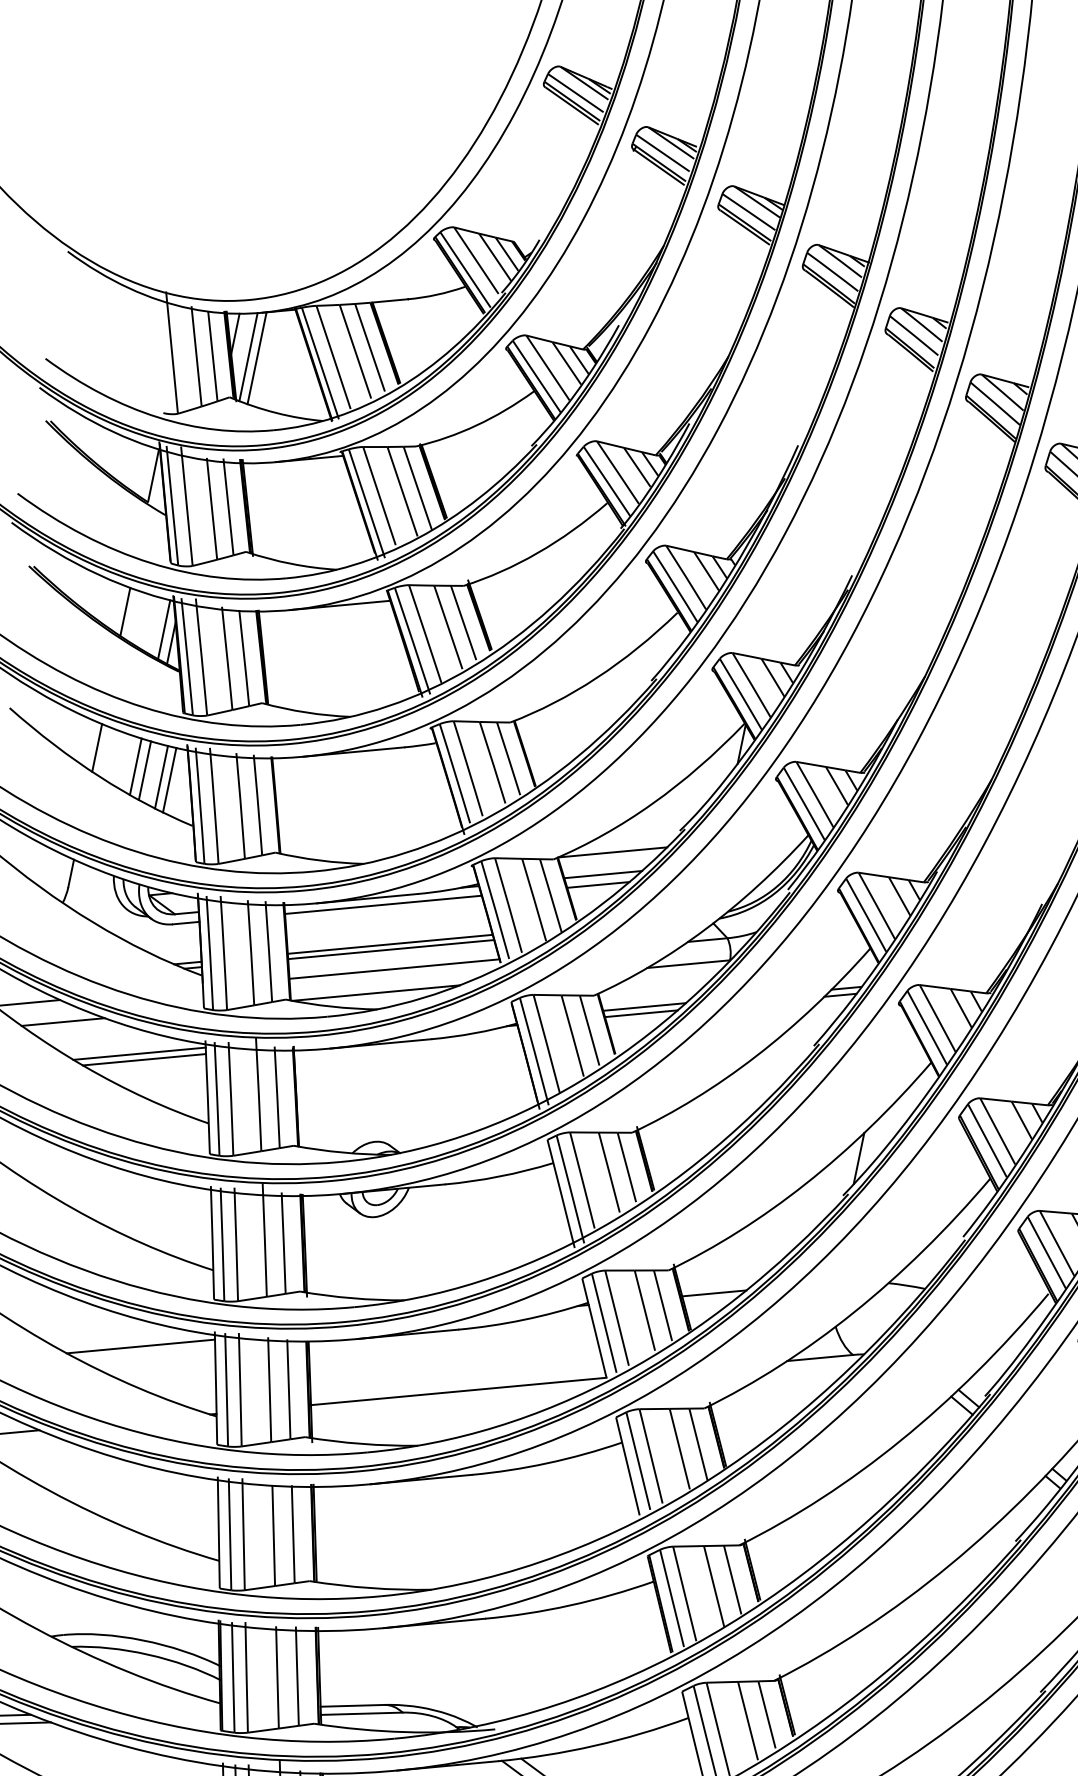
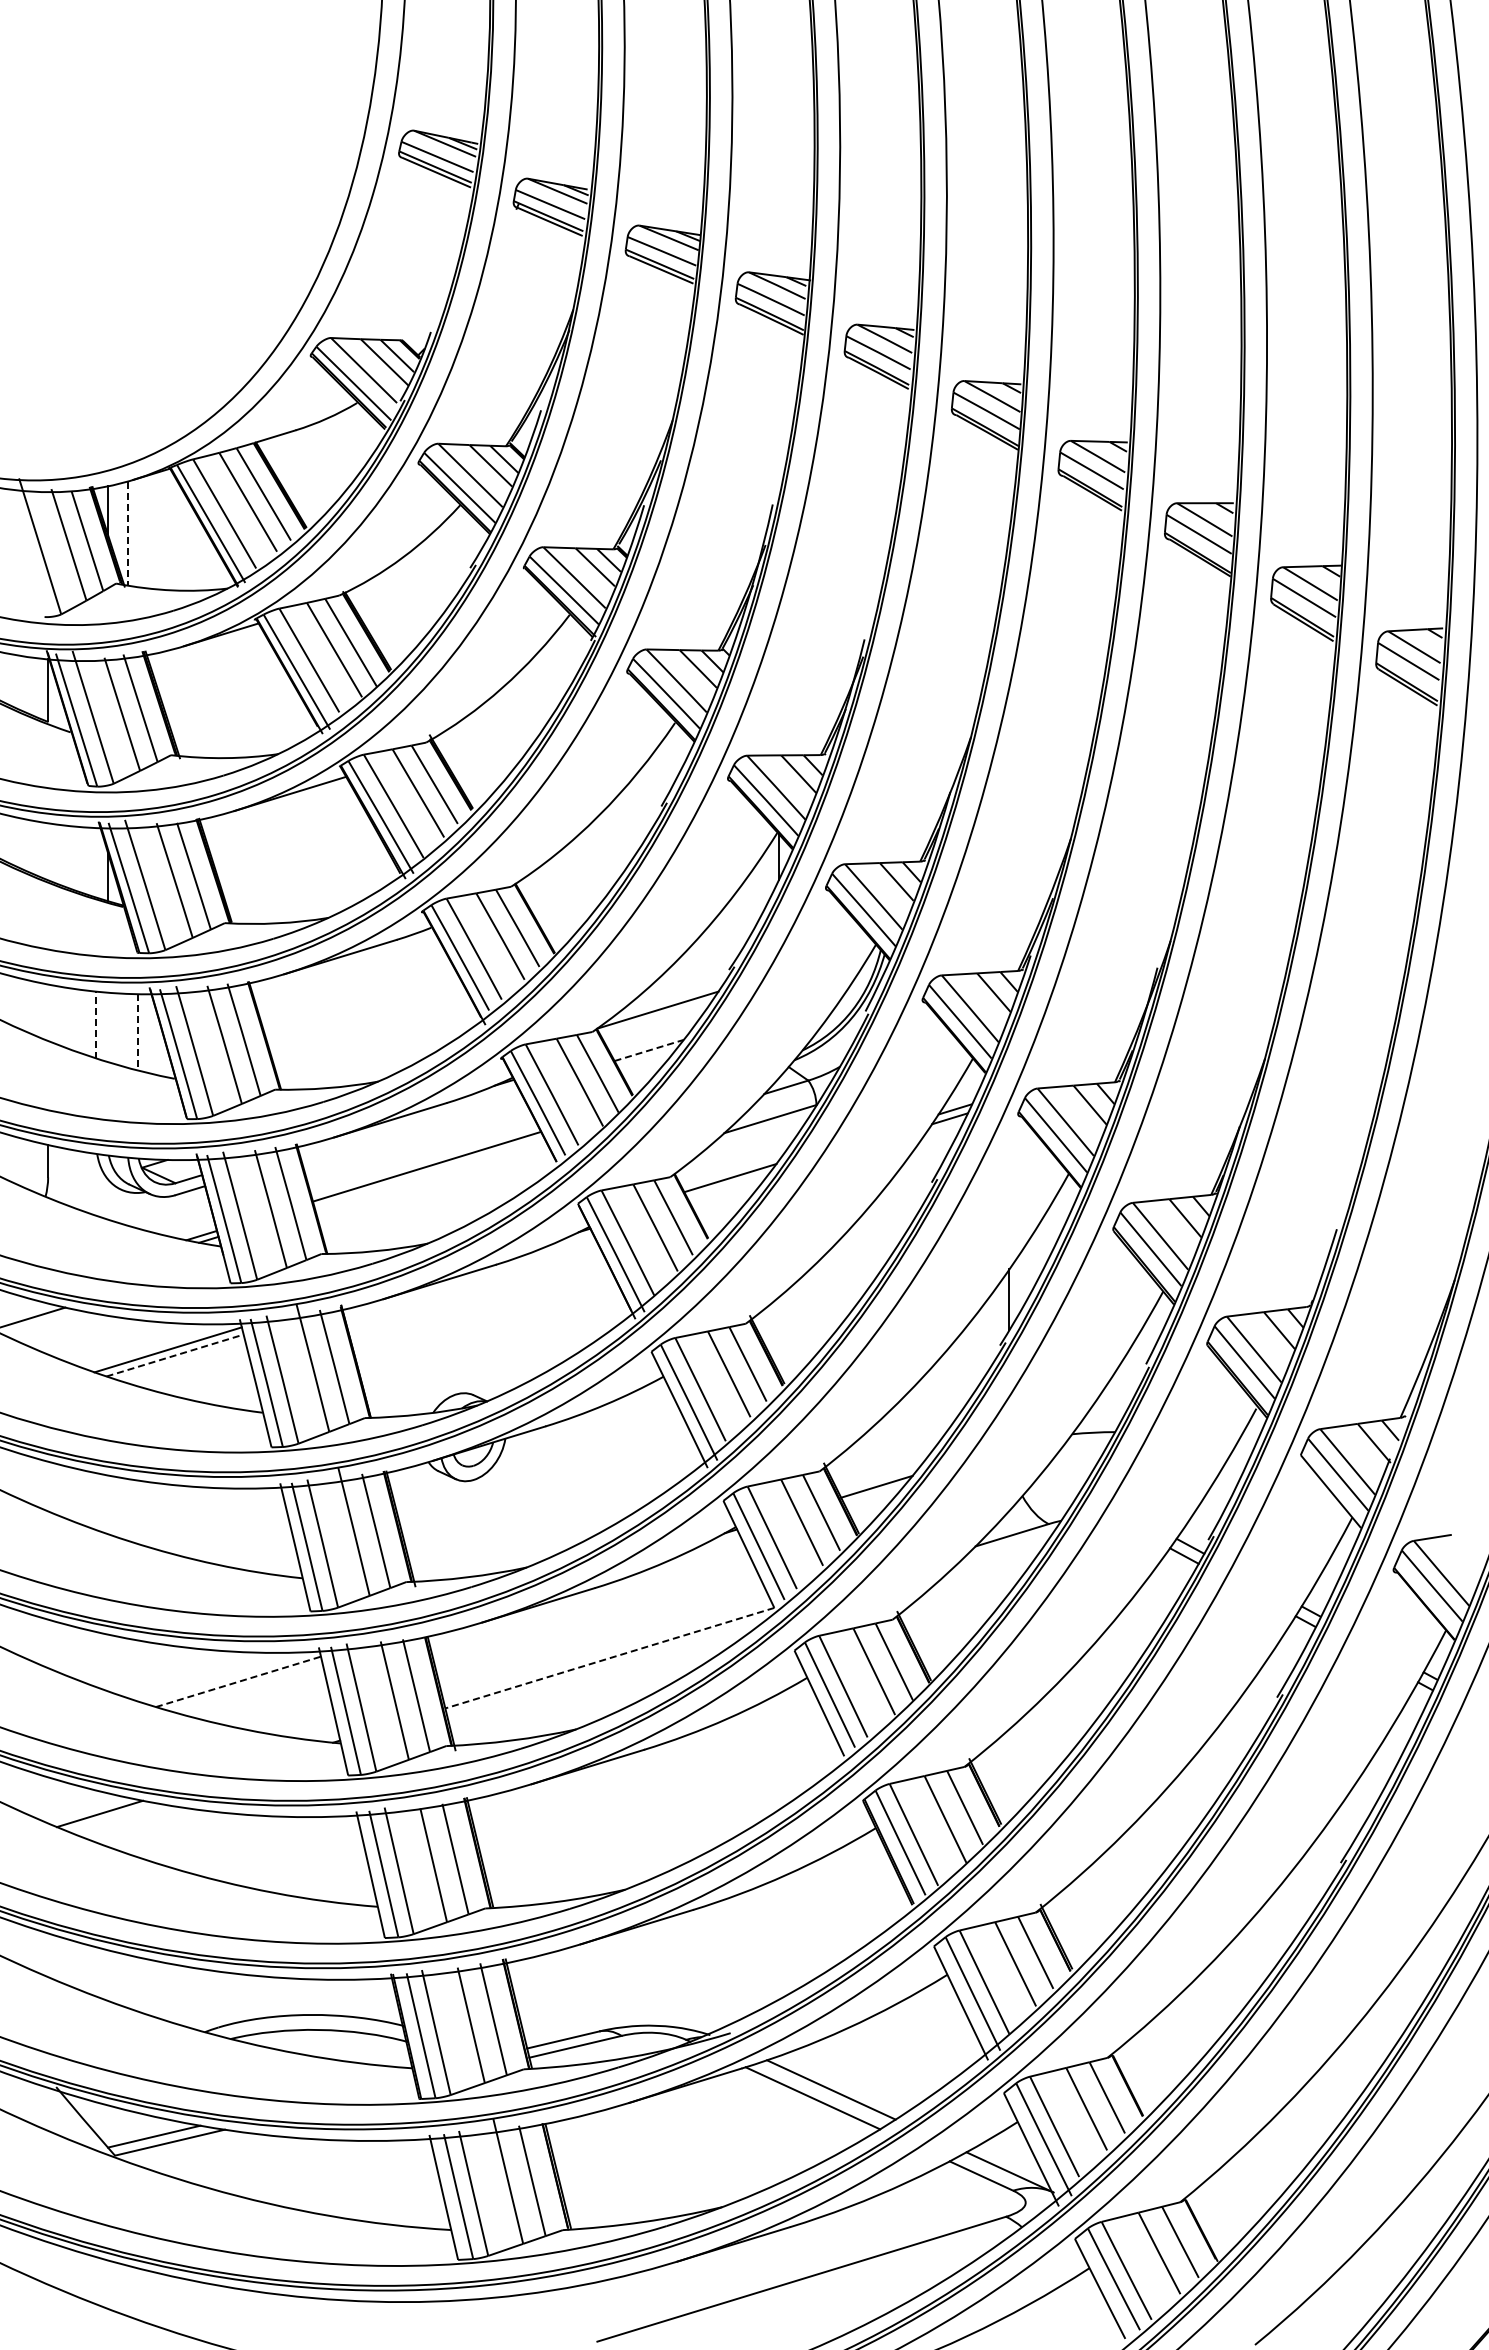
line: (248, 357) -> (128, 534), solid -> dashed
line: (257, 358) -> (138, 532), removed
line: (125, 611) -> (48, 851), removed
line: (164, 629) -> (96, 862), removed
line: (97, 747) -> (48, 1012), removed
line: (135, 766) -> (96, 1024), solid -> dashed
line: (144, 770) -> (107, 1027), removed
line: (161, 777) -> (128, 1030), removed
line: (170, 780) -> (138, 1032), solid -> dashed
line: (602, 874) -> (651, 1037), removed
line: (598, 885) -> (649, 1050), solid -> dashed
line: (383, 904) -> (409, 1123), removed
line: (390, 949) -> (428, 1172), removed
line: (394, 968) -> (437, 1193), removed
line: (376, 992) -> (422, 1224), removed
line: (640, 1013) -> (727, 1186), removed
line: (62, 1021) -> (73, 1331), removed
line: (144, 1059) -> (175, 1355), solid -> dashed
line: (140, 1346) -> (238, 1681), solid -> dashed
line: (458, 1391) -> (609, 1658), solid -> dashed

